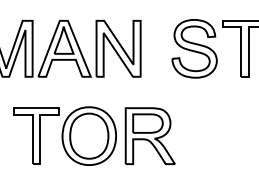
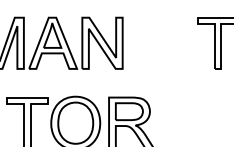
part: (194, 48) -> (171, 43), removed

